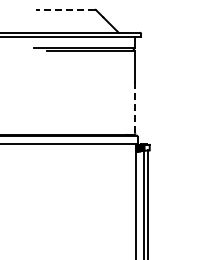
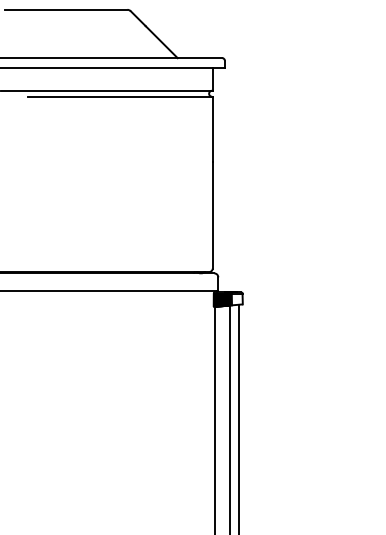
line: (64, 9) -> (64, 9), dashed -> solid
line: (135, 107) -> (212, 214), dashed -> solid

